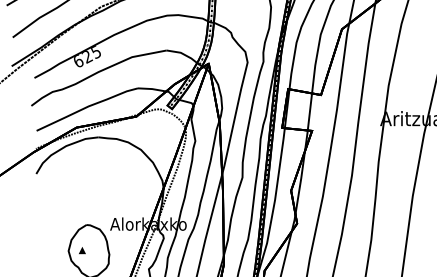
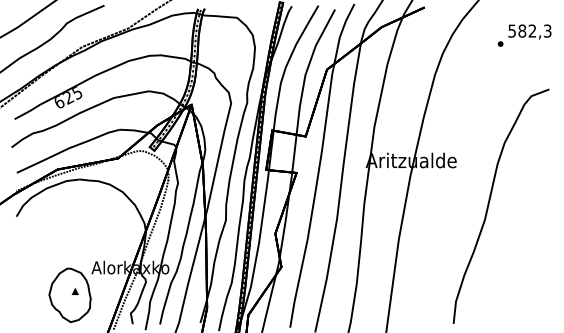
part: (81, 250) -> (74, 291), moved

